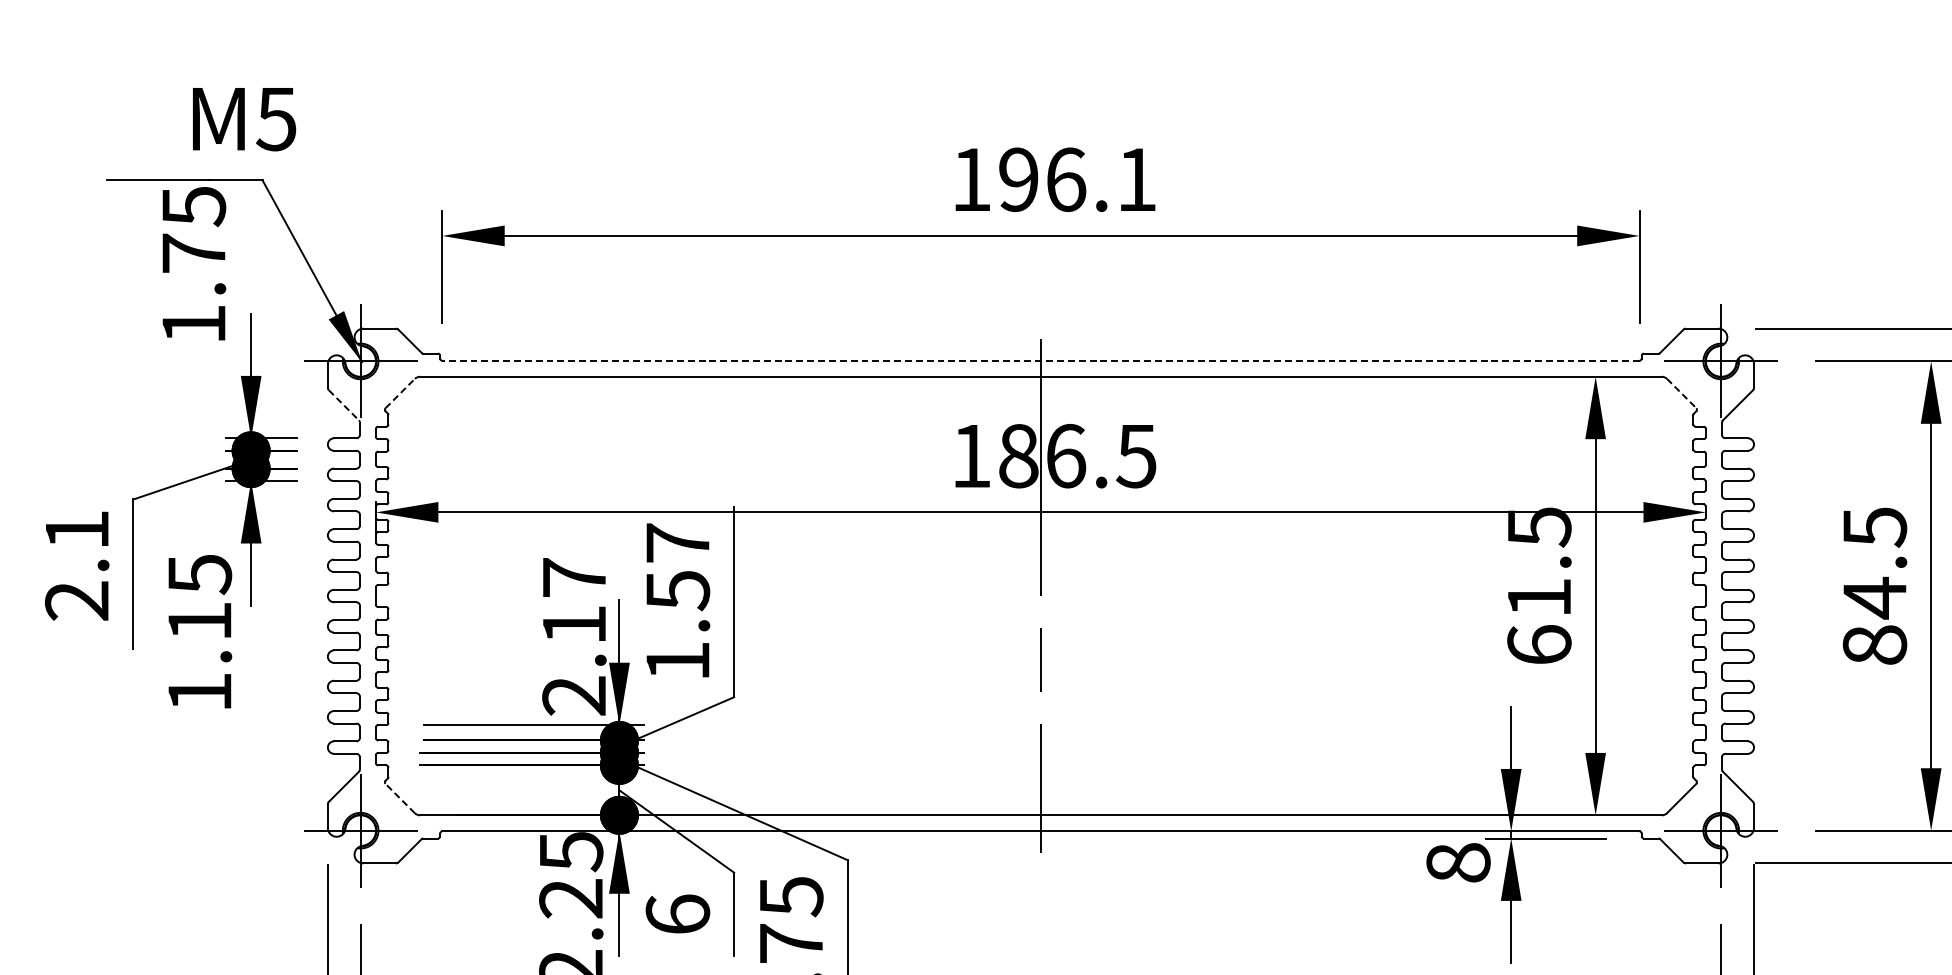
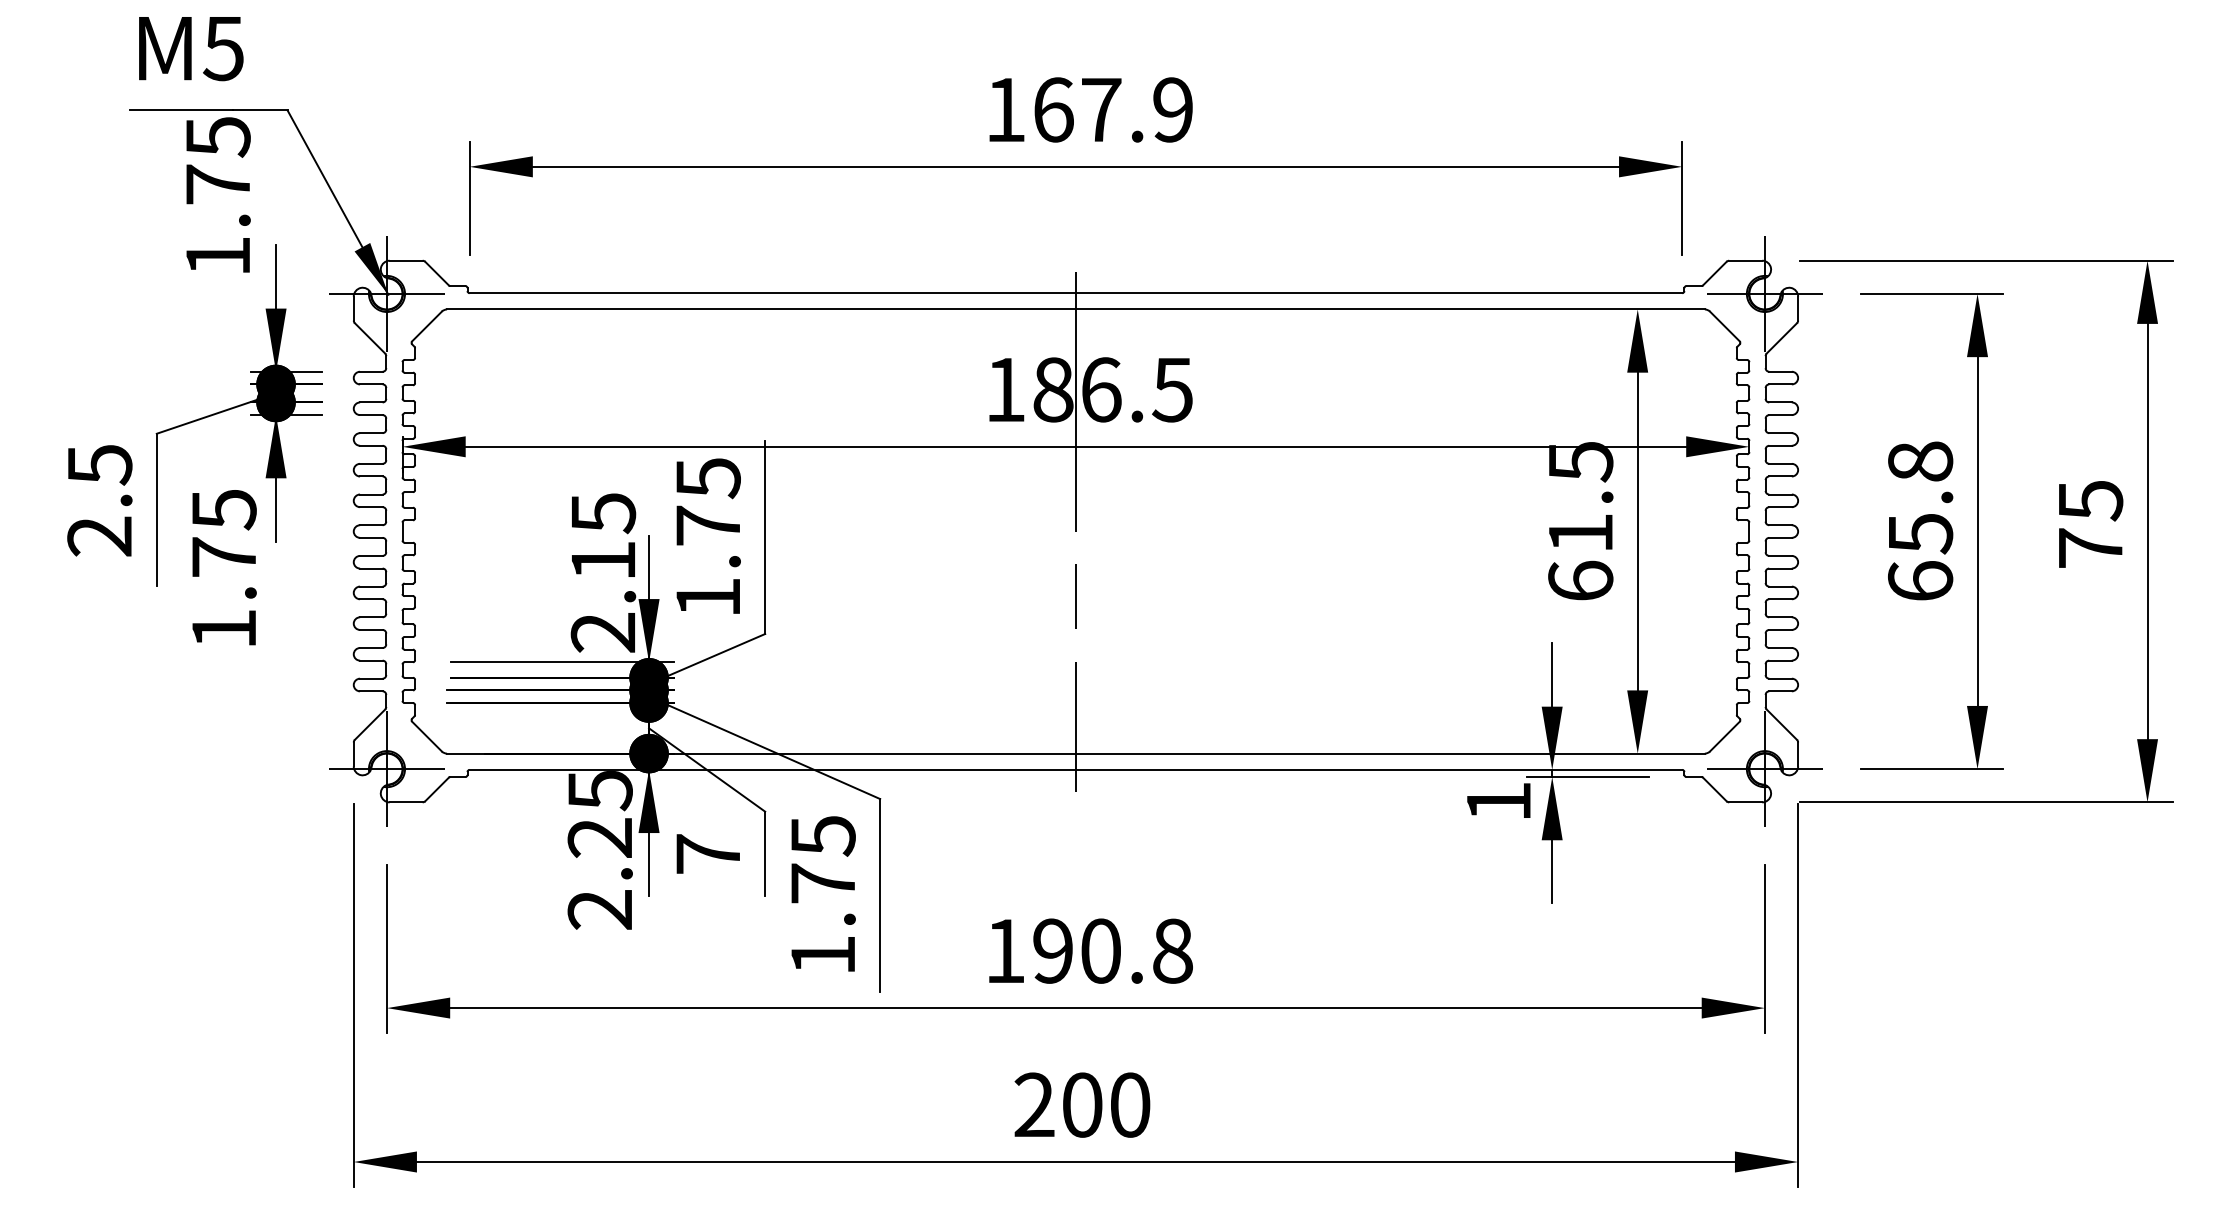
text: (244, 120) -> (191, 49), moved
text: (1077, 179) -> (1112, 109), 196.1 -> 167.9
line: (1040, 361) -> (1075, 293), dashed -> solid
line: (400, 393) -> (427, 326), dashed -> solid
line: (1682, 393) -> (1725, 326), dashed -> solid
line: (344, 405) -> (370, 338), dashed -> solid
text: (77, 530) -> (100, 465), 2.1 -> 2.5
text: (678, 567) -> (708, 502), 1.57 -> 1.75
text: (574, 578) -> (603, 513), 2.17 -> 2.15
text: (1874, 586) -> (1920, 521), 84.5 -> 65.8
text: (199, 620) -> (223, 556), 1.15 -> 1.75
line: (399, 798) -> (426, 736), dashed -> solid
text: (1458, 862) -> (1498, 801), 8 -> 1
text: (677, 913) -> (707, 853), 6 -> 7

